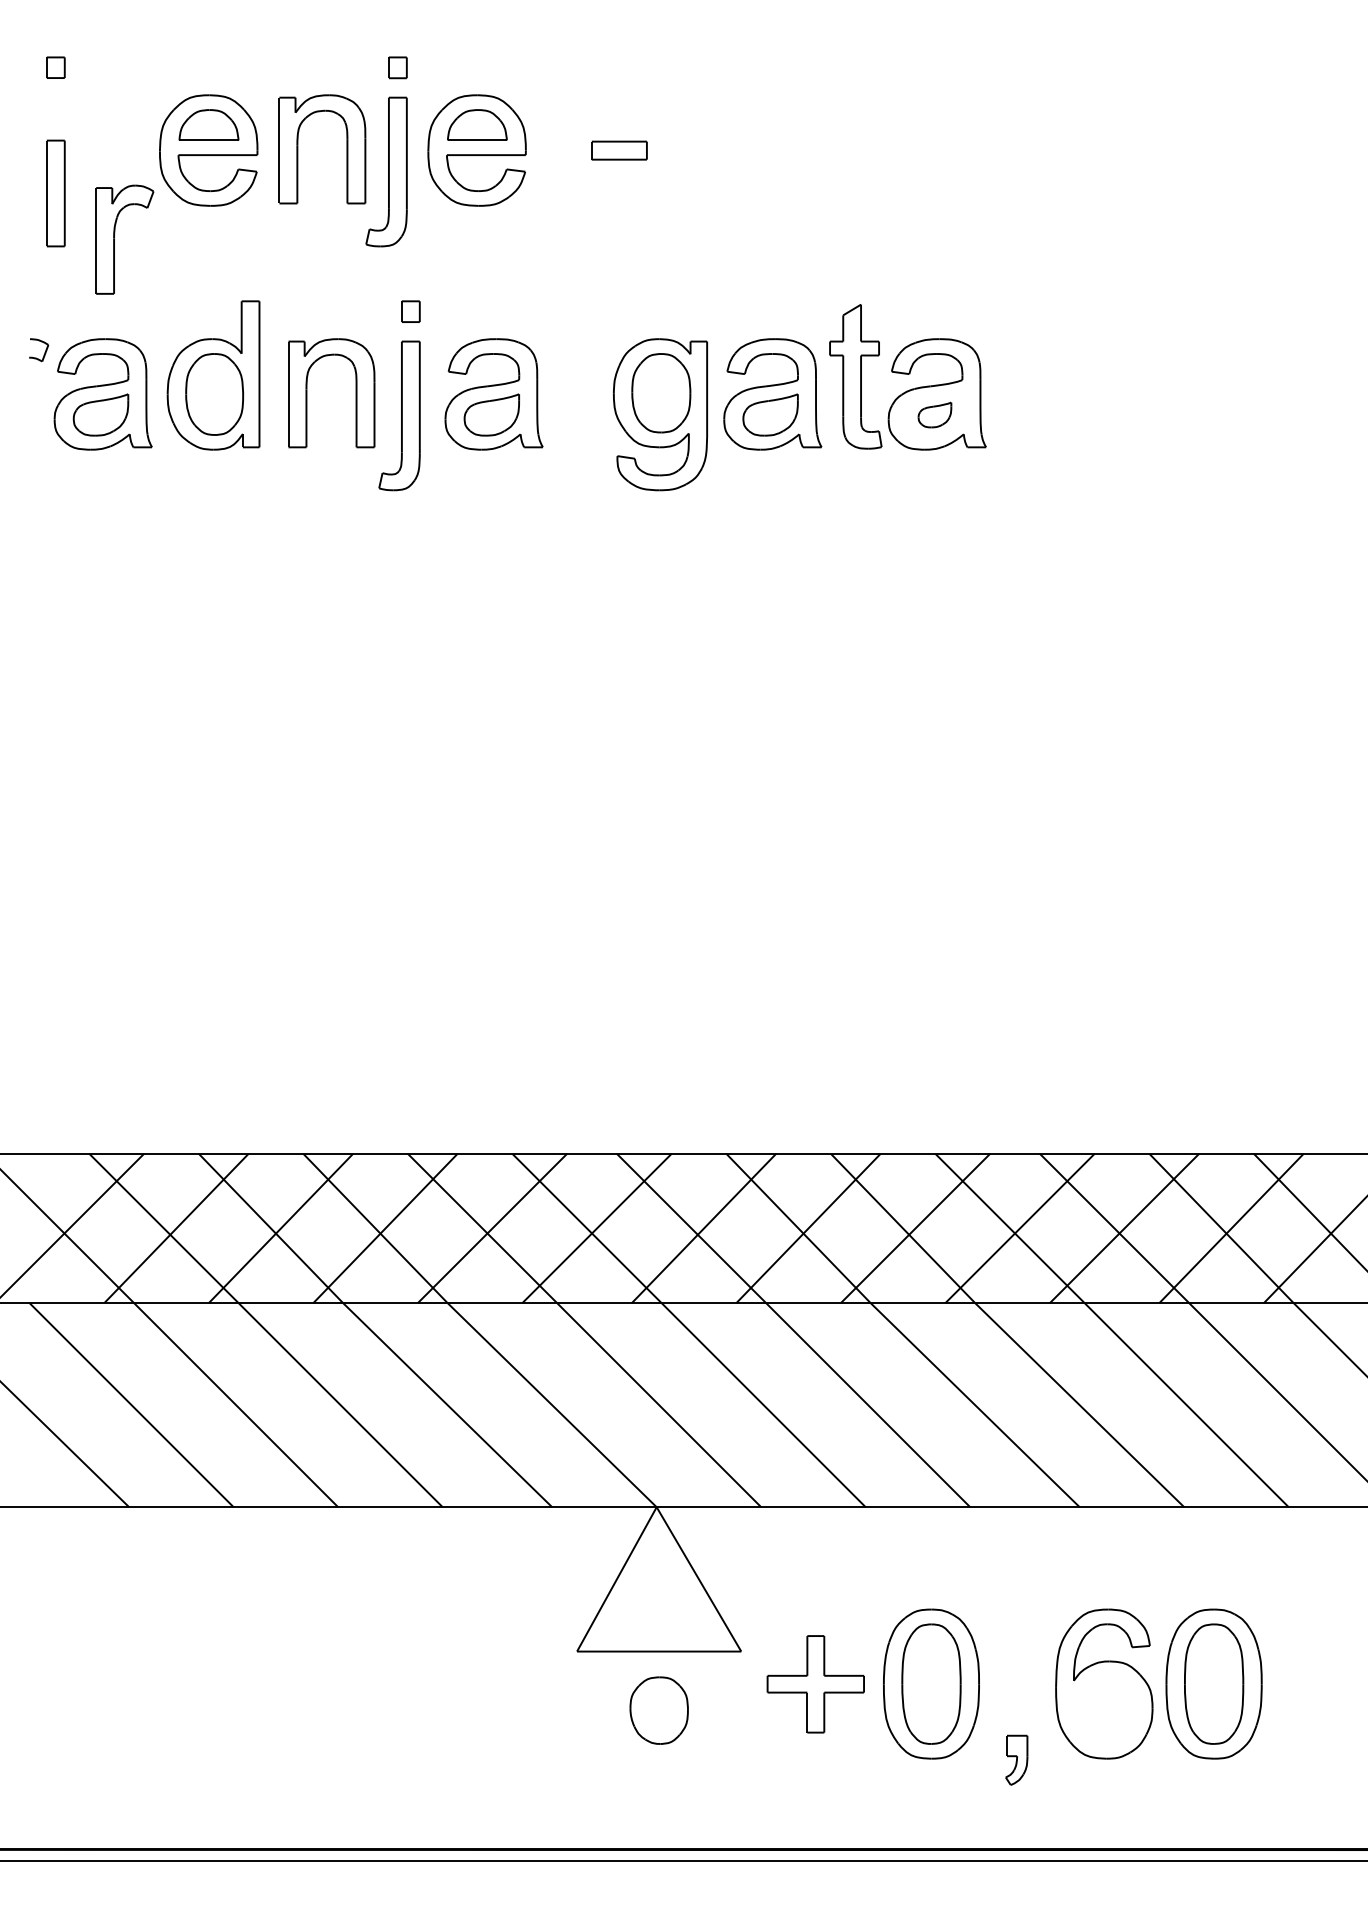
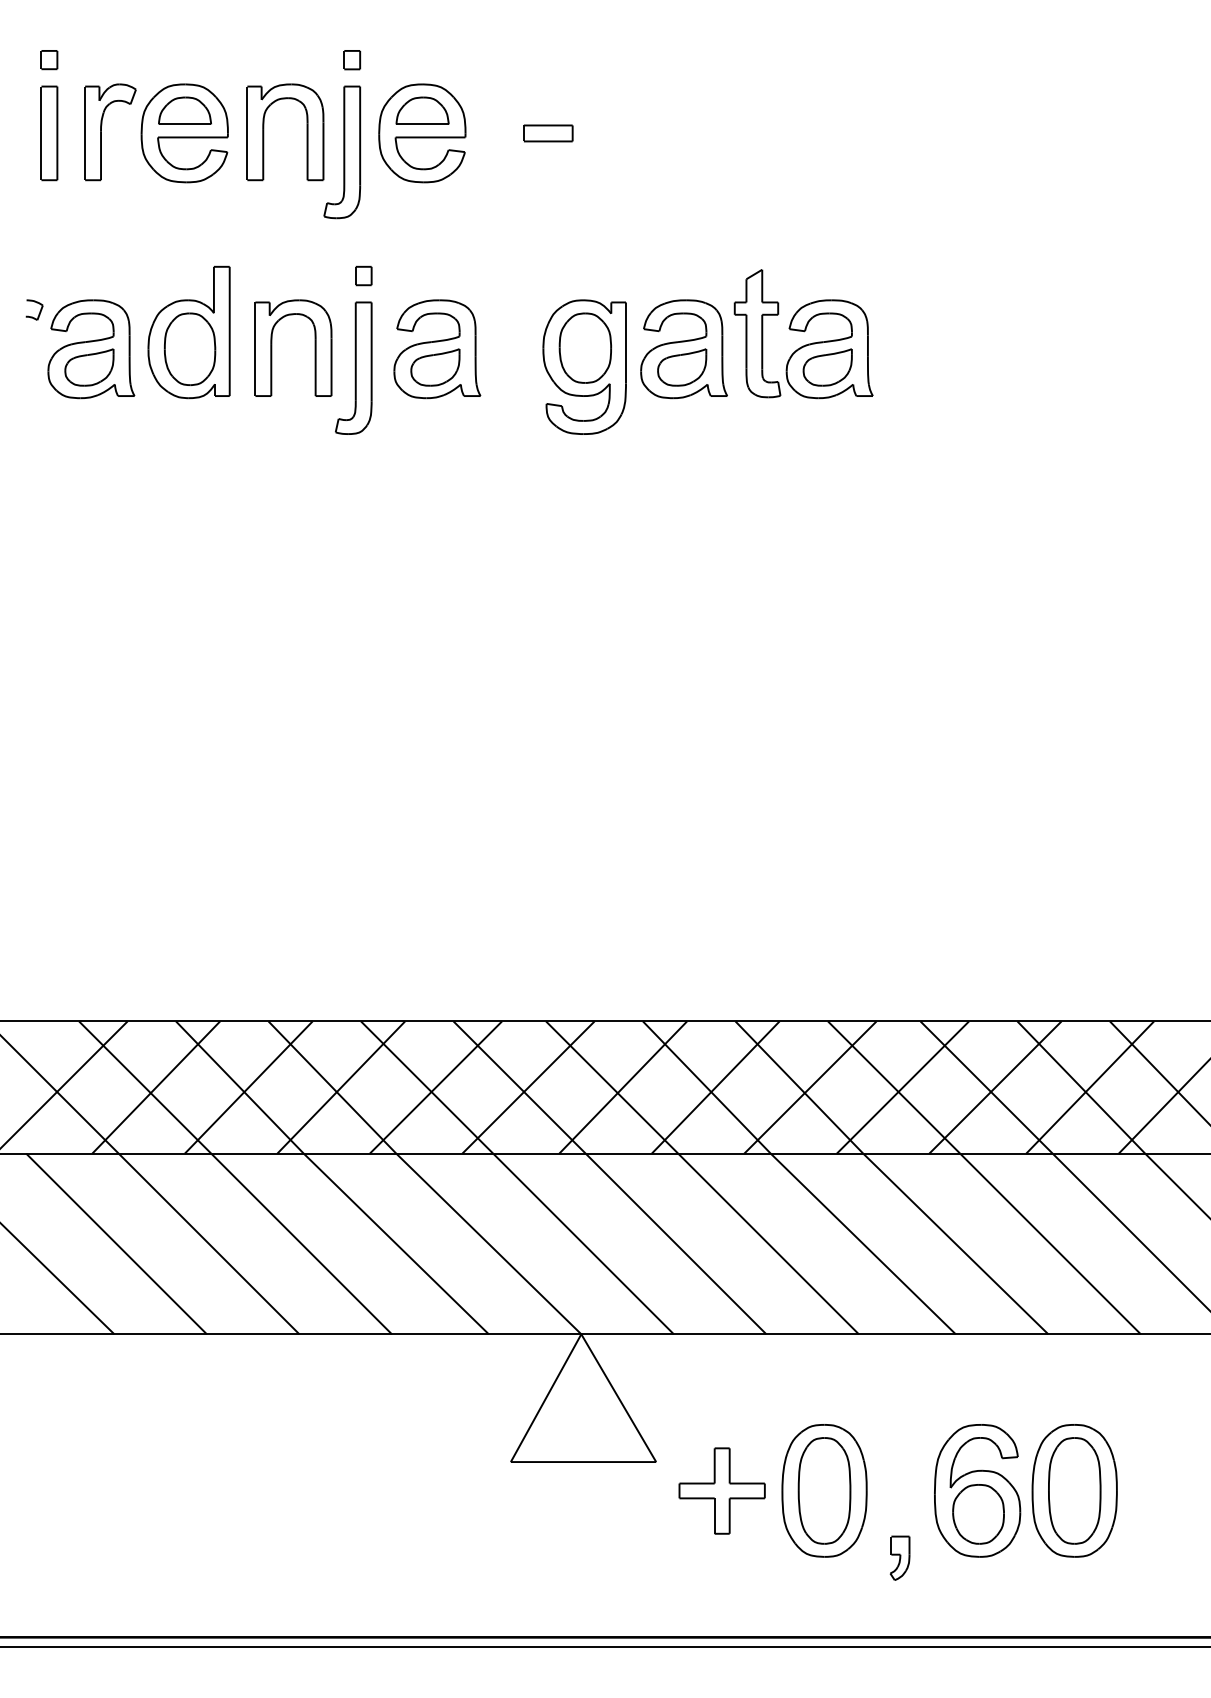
part: (55, 193) -> (49, 133), moved
part: (114, 239) -> (101, 132), moved
part: (934, 415) -> (827, 367), size x1.67
part: (659, 1710) -> (978, 1514), moved

